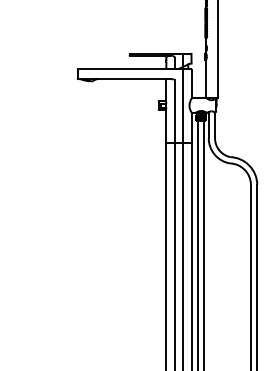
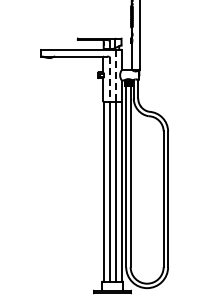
line: (182, 105) -> (115, 75), solid -> dashed
line: (174, 111) -> (109, 79), solid -> dashed

